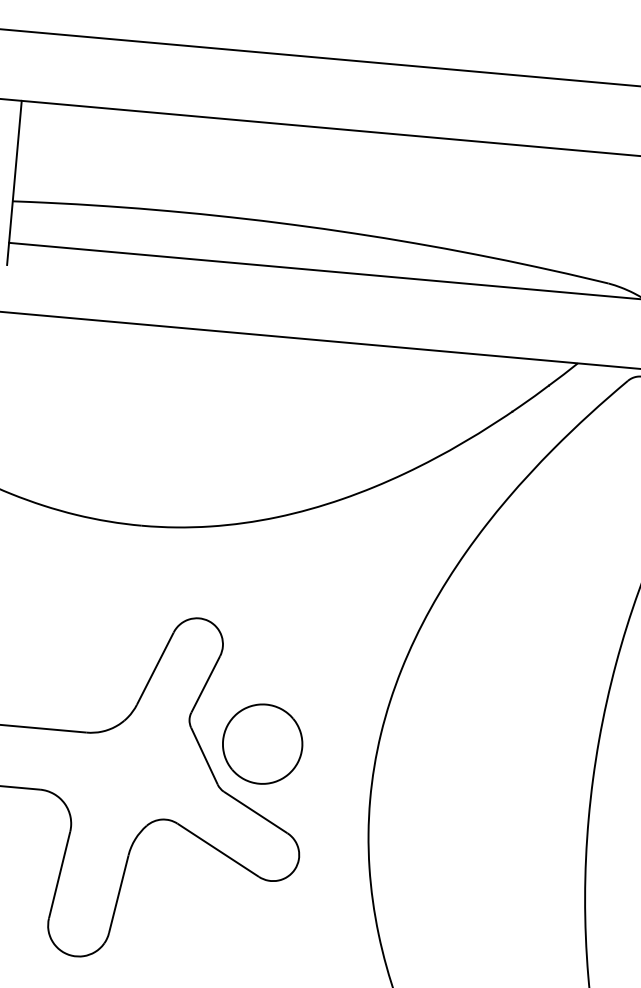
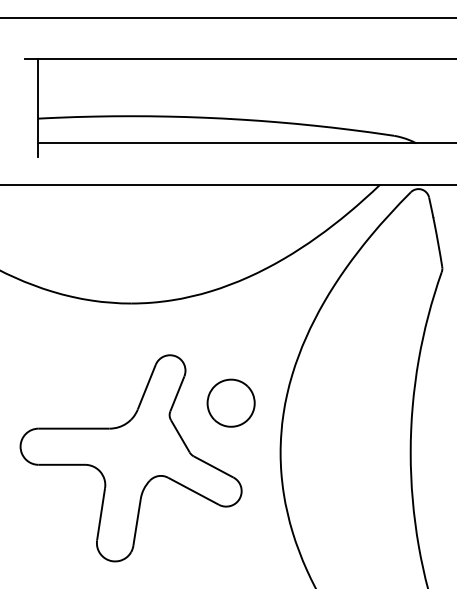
part: (261, 742) -> (230, 402), moved

